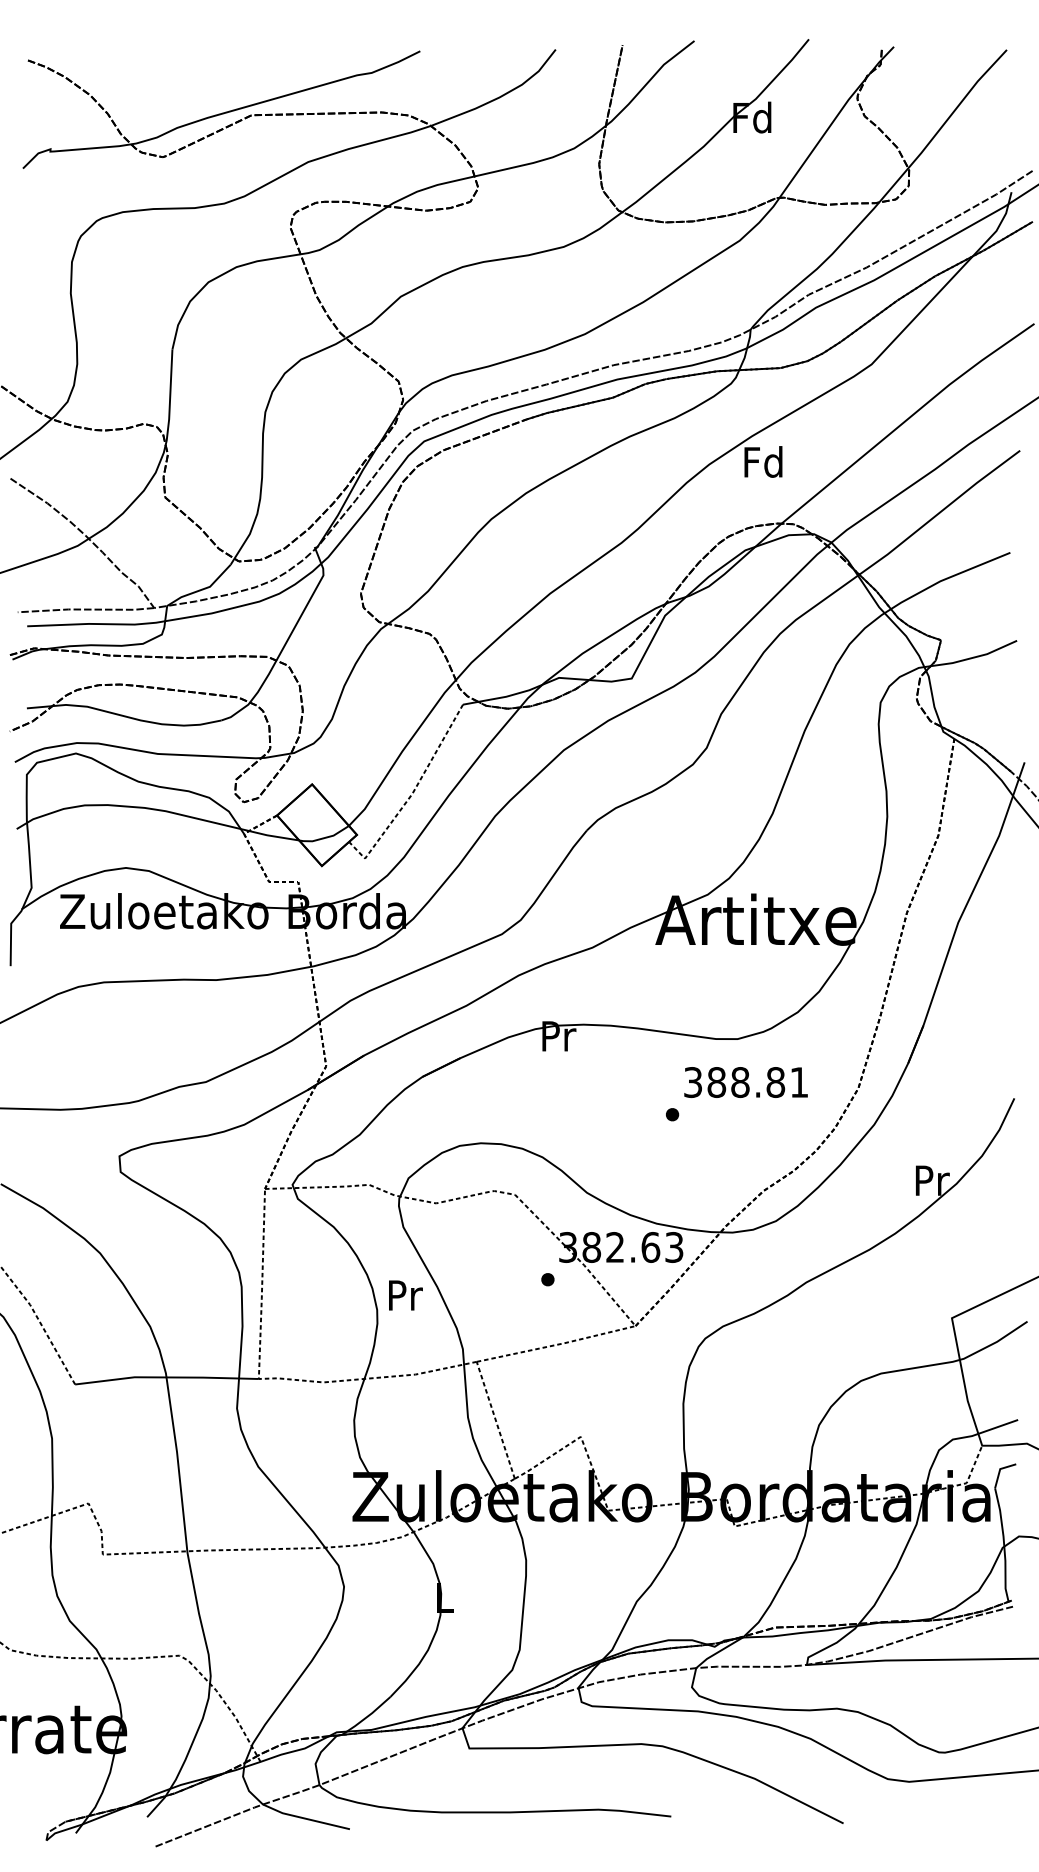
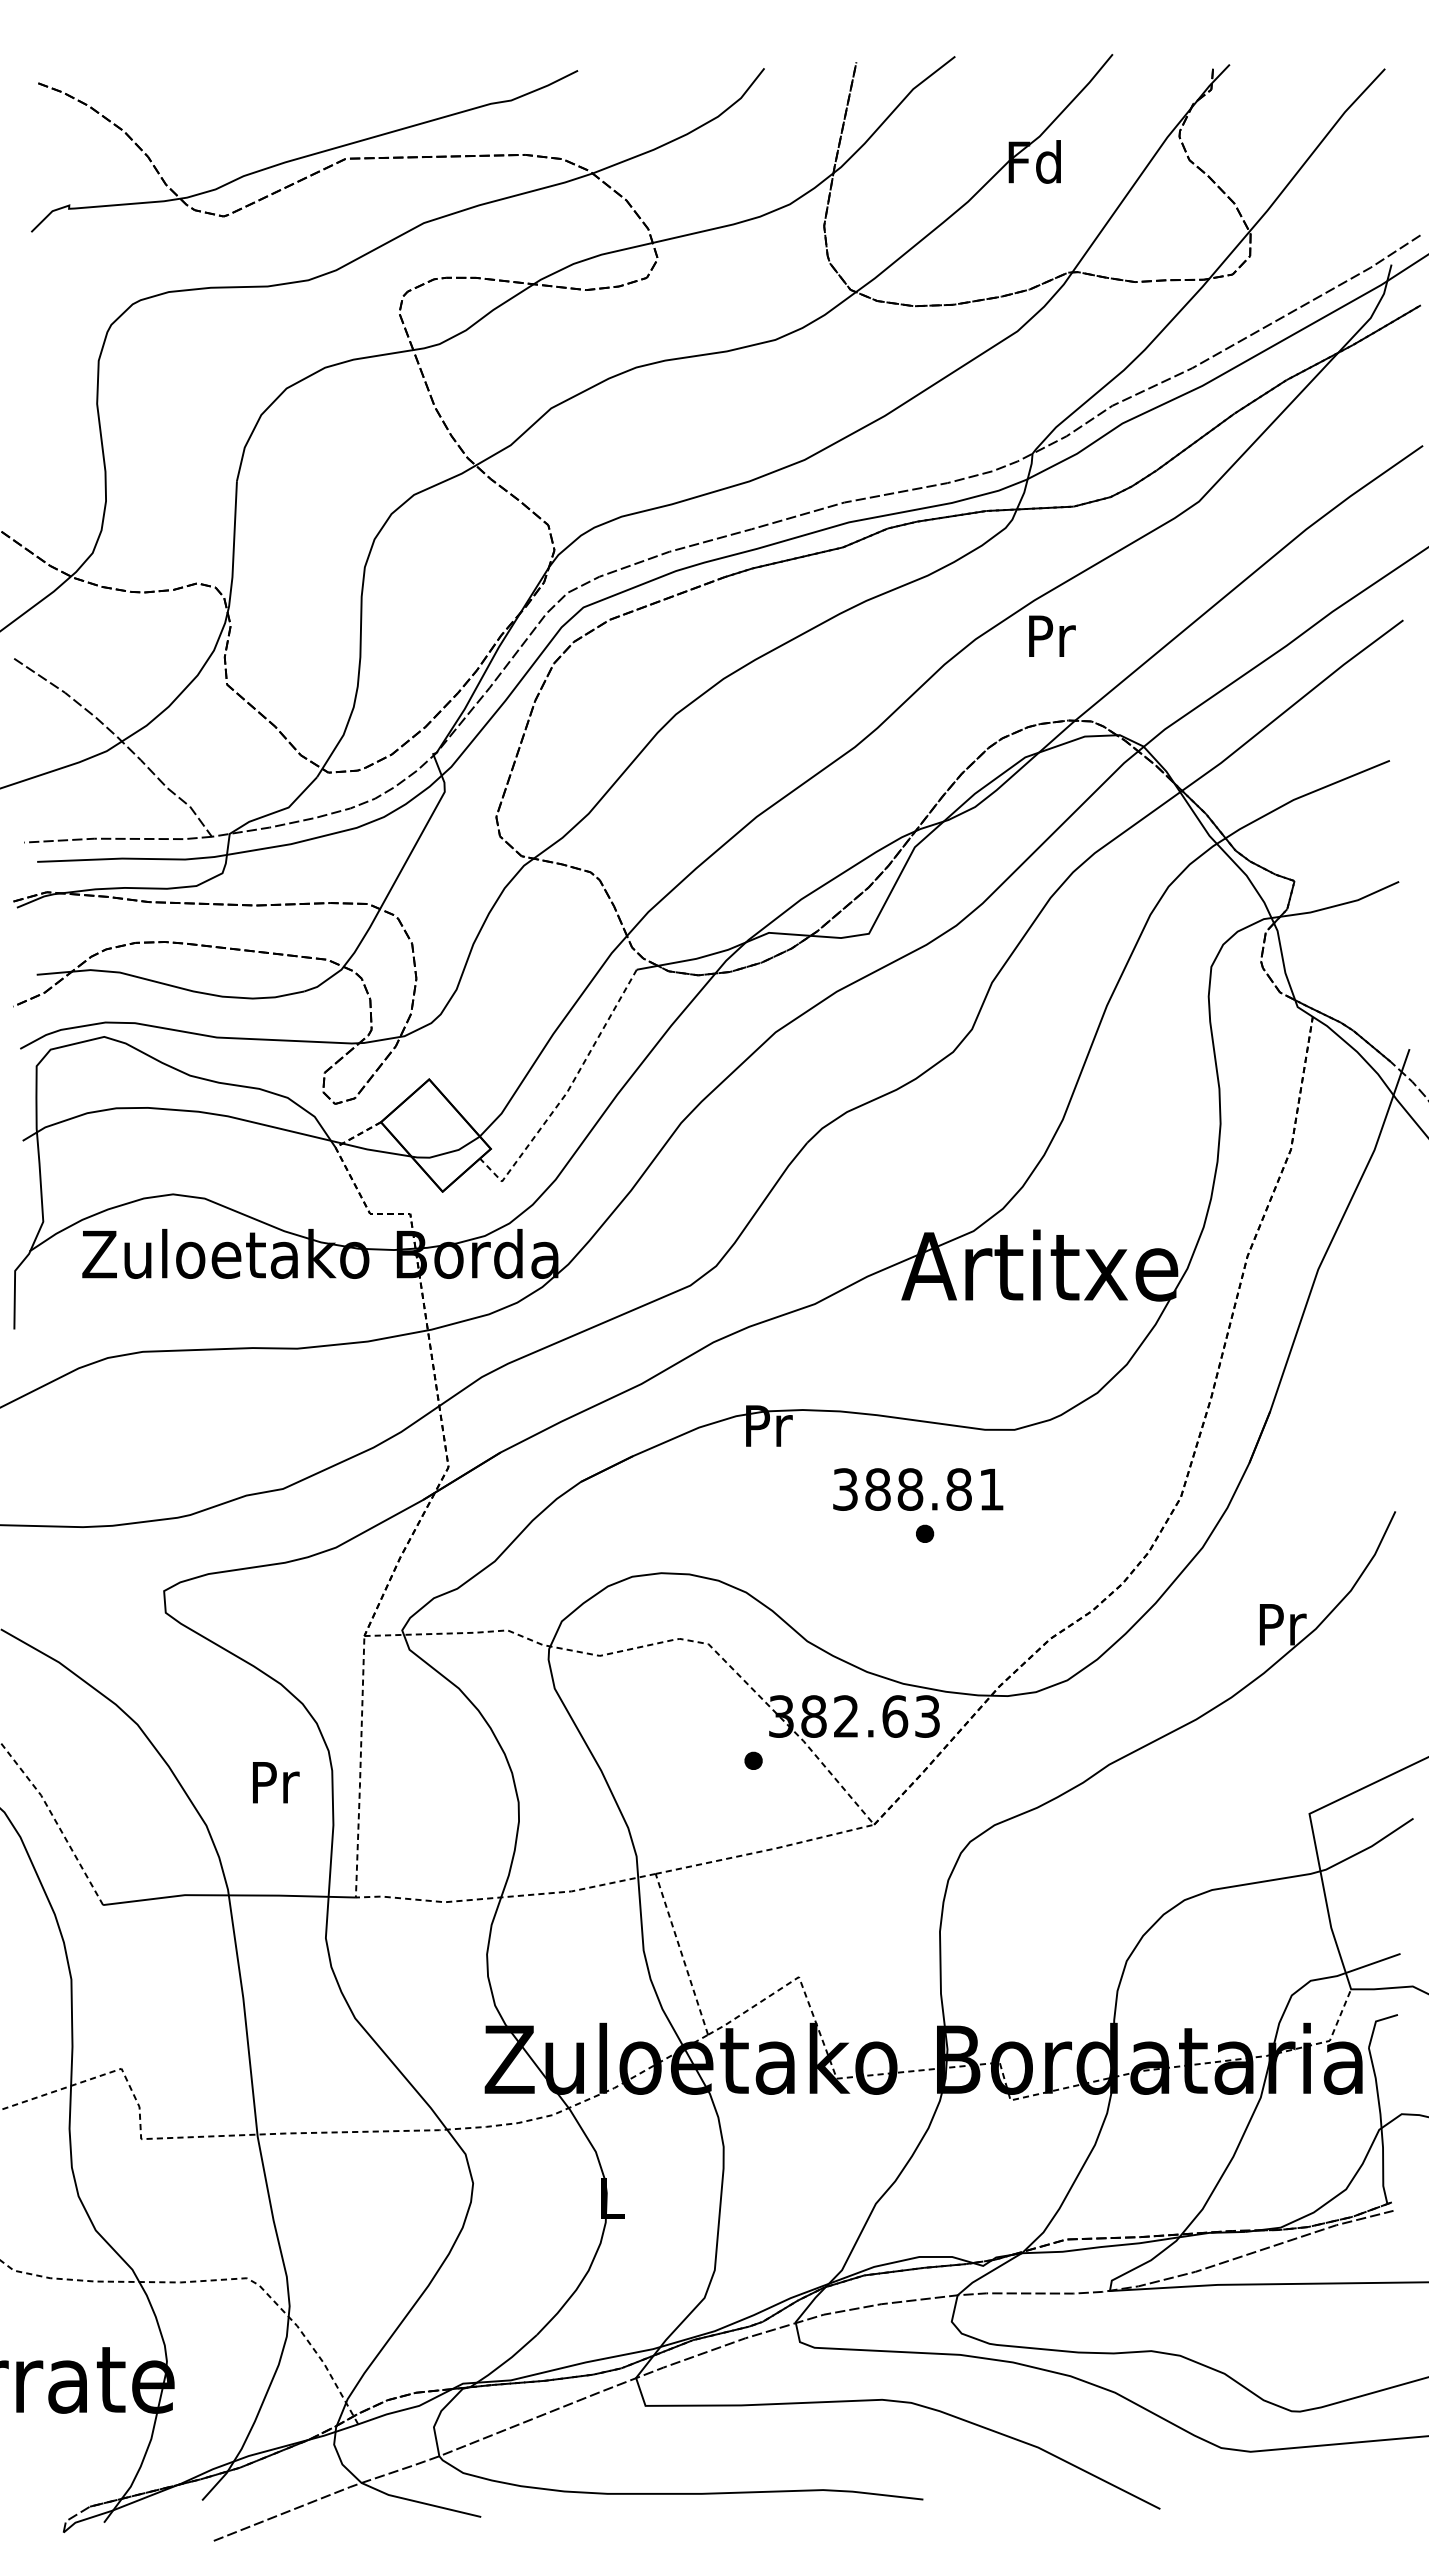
text: (763, 461) -> (1050, 635), Fd -> Pr
text: (746, 1082) -> (918, 1489), moved
text: (406, 1295) -> (276, 1782), moved

